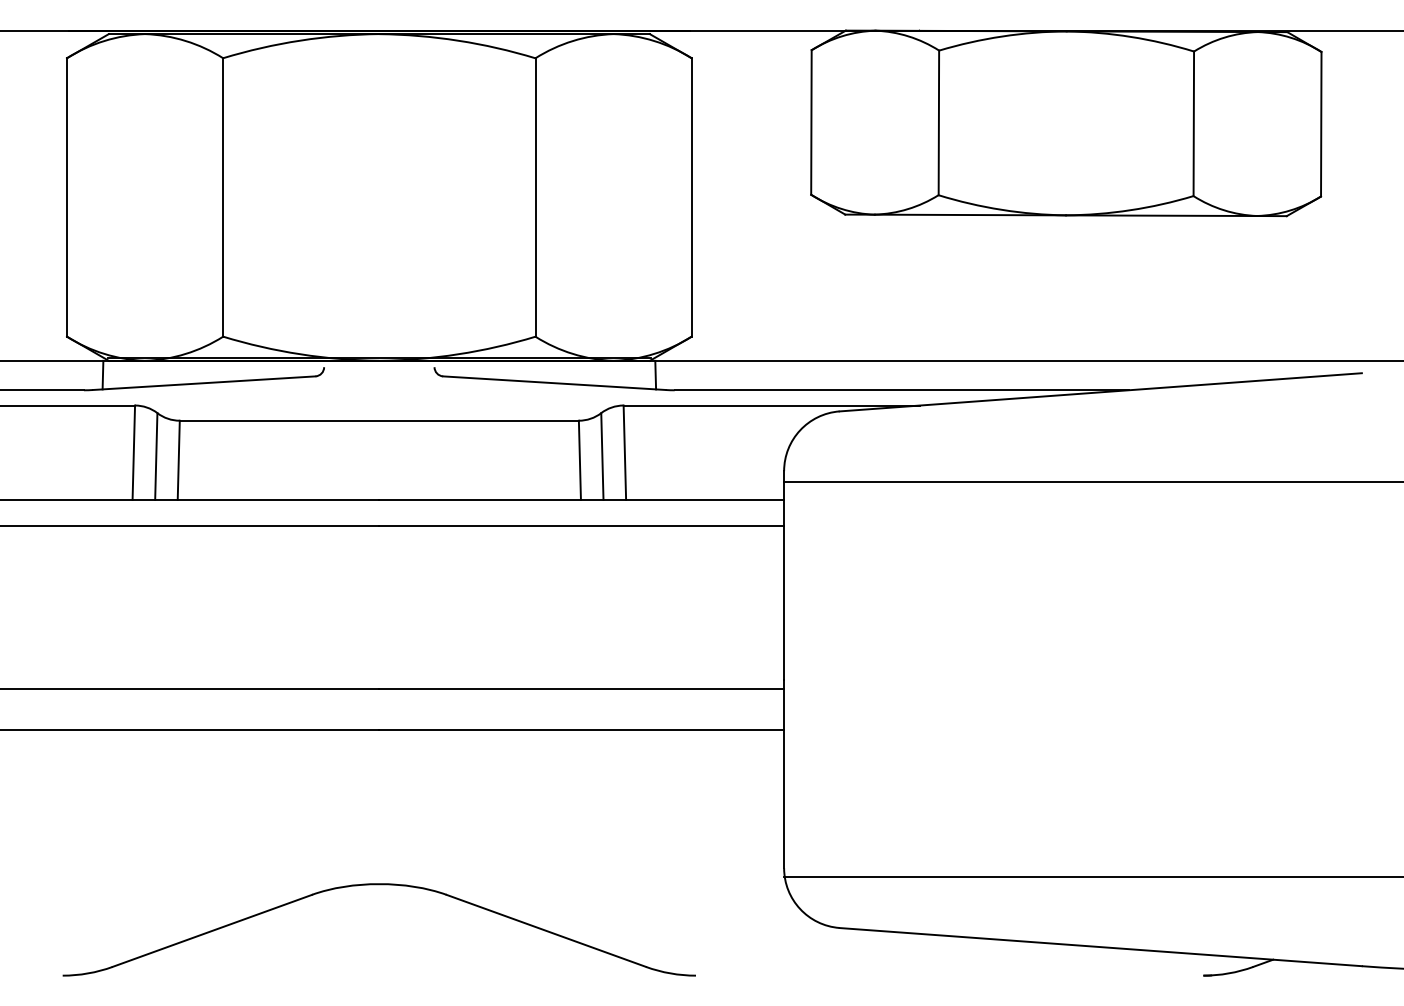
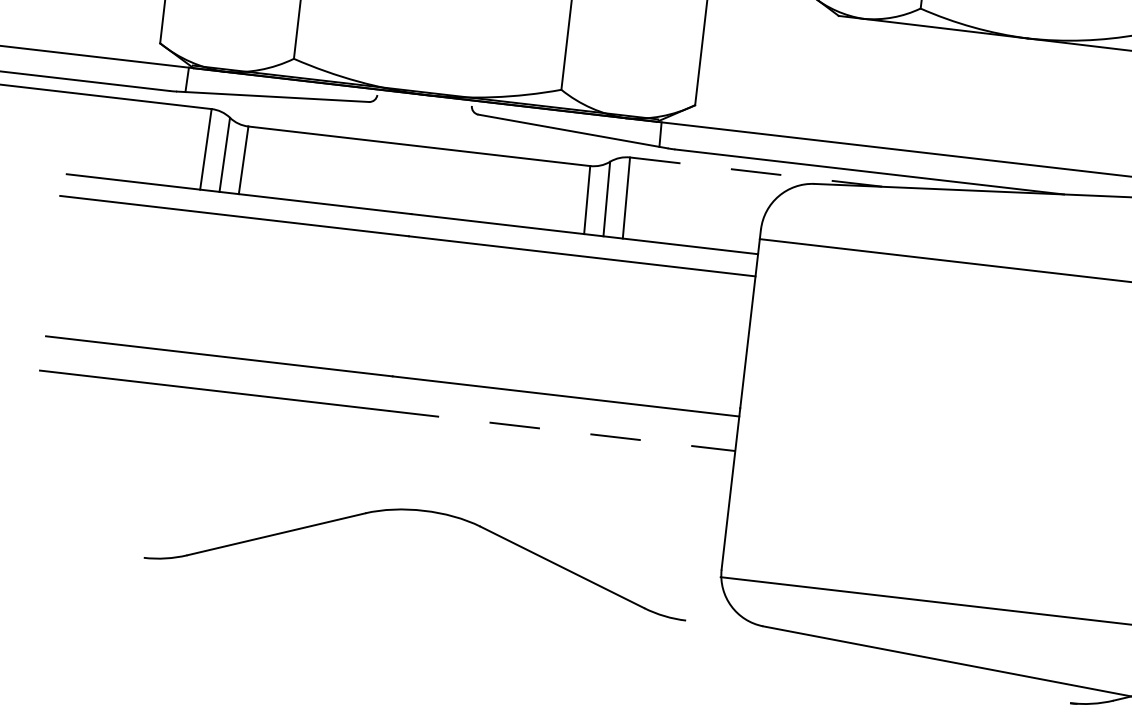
line: (772, 405) -> (757, 172), solid -> dashed
line: (582, 729) -> (562, 430), solid -> dashed
part: (378, 885) -> (423, 511), moved

